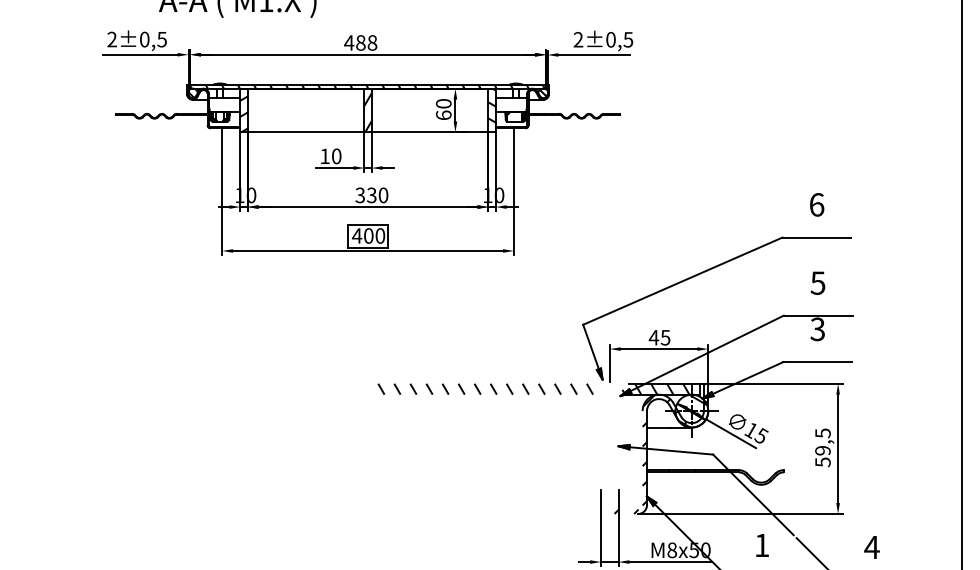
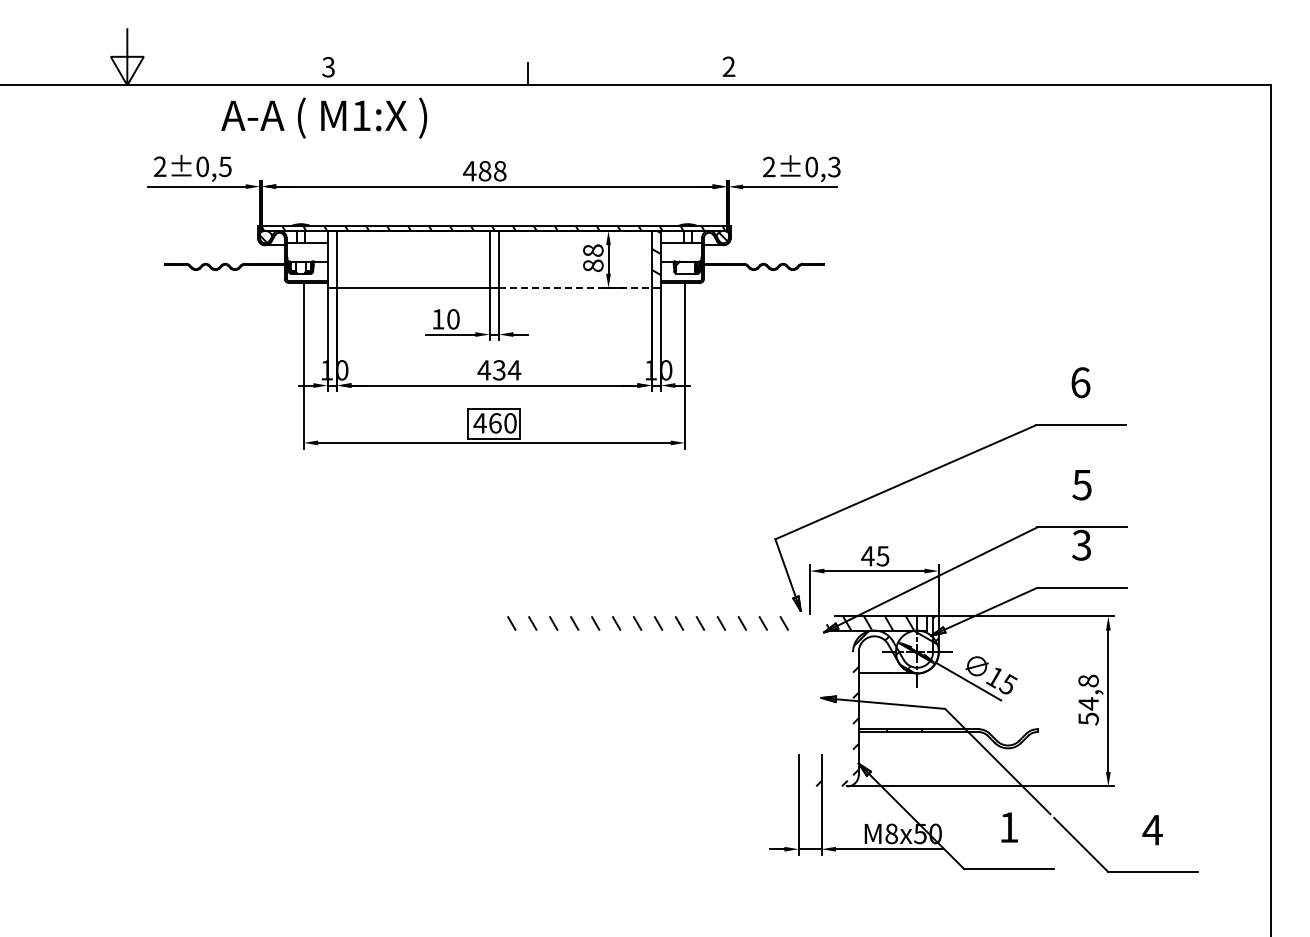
text: (628, 39) -> (834, 166), ±0,5 -> ±0,3
text: (443, 109) -> (593, 258), 60 -> 88
hatch: (368, 112) -> (494, 262), removed
hatch: (244, 114) -> (332, 264), removed
line: (430, 132) -> (575, 288), solid -> dashed
text: (371, 195) -> (499, 370), 330 -> 434
text: (368, 236) -> (495, 423), 400 -> 460
text: (822, 442) -> (1088, 692), 59,5 -> 54,8

